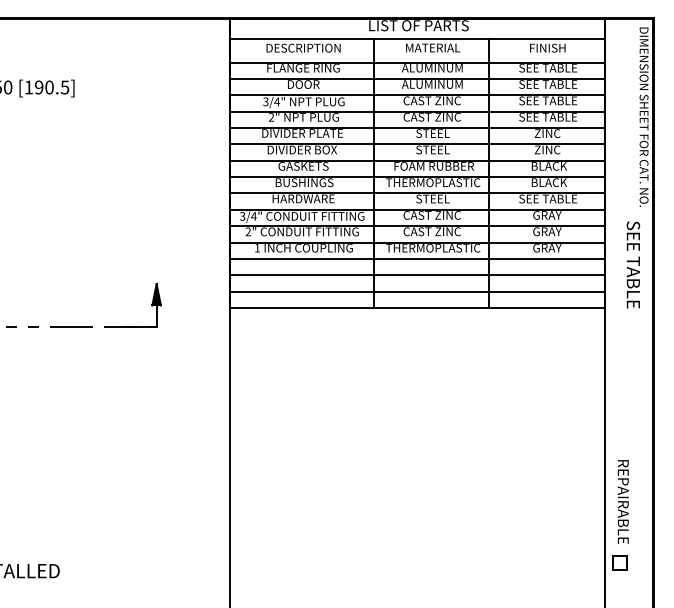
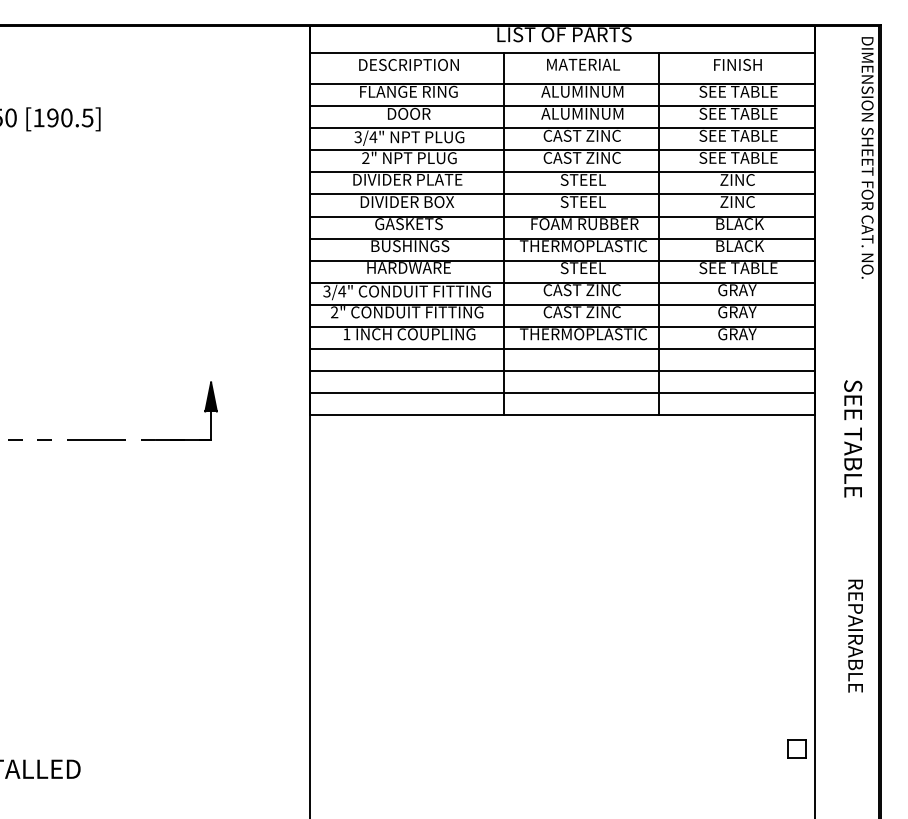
text: (633, 264) -> (853, 438), moved
text: (623, 501) -> (855, 635), moved
part: (619, 562) -> (796, 748), moved

